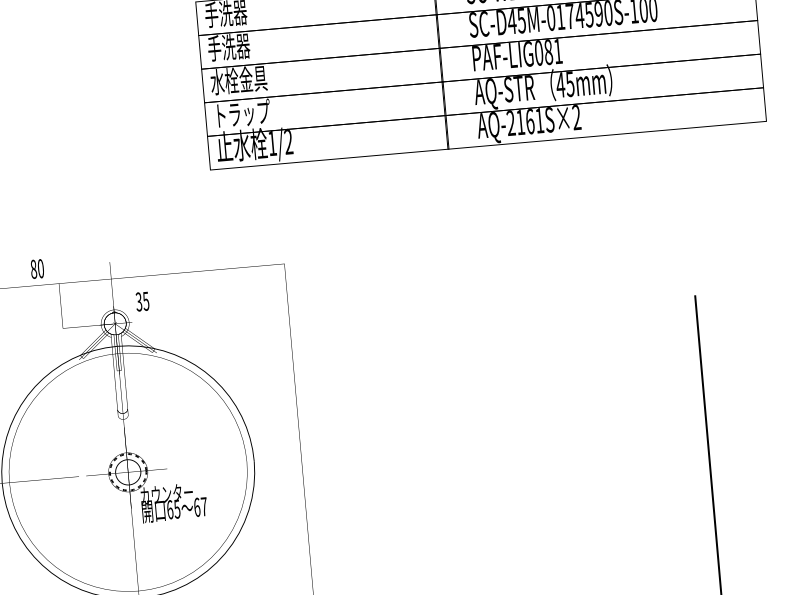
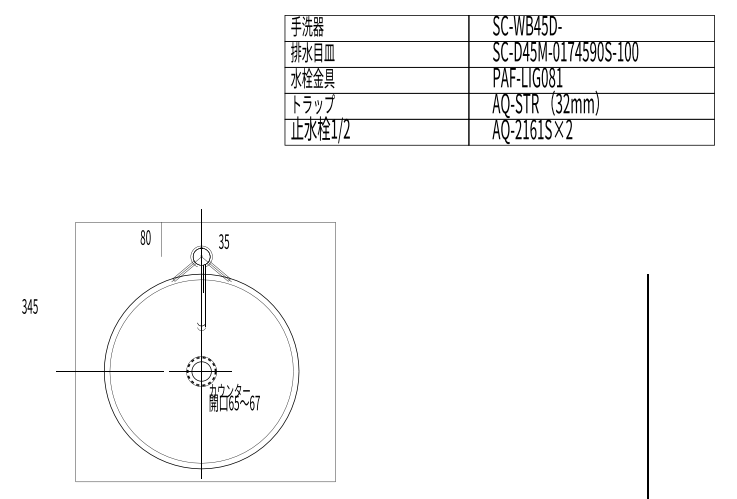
text: (235, 46) -> (312, 52), 手洗器 -> 排水目皿
text: (564, 84) -> (562, 103), 45mm -> 32mm
text: (37, 268) -> (145, 237), moved

